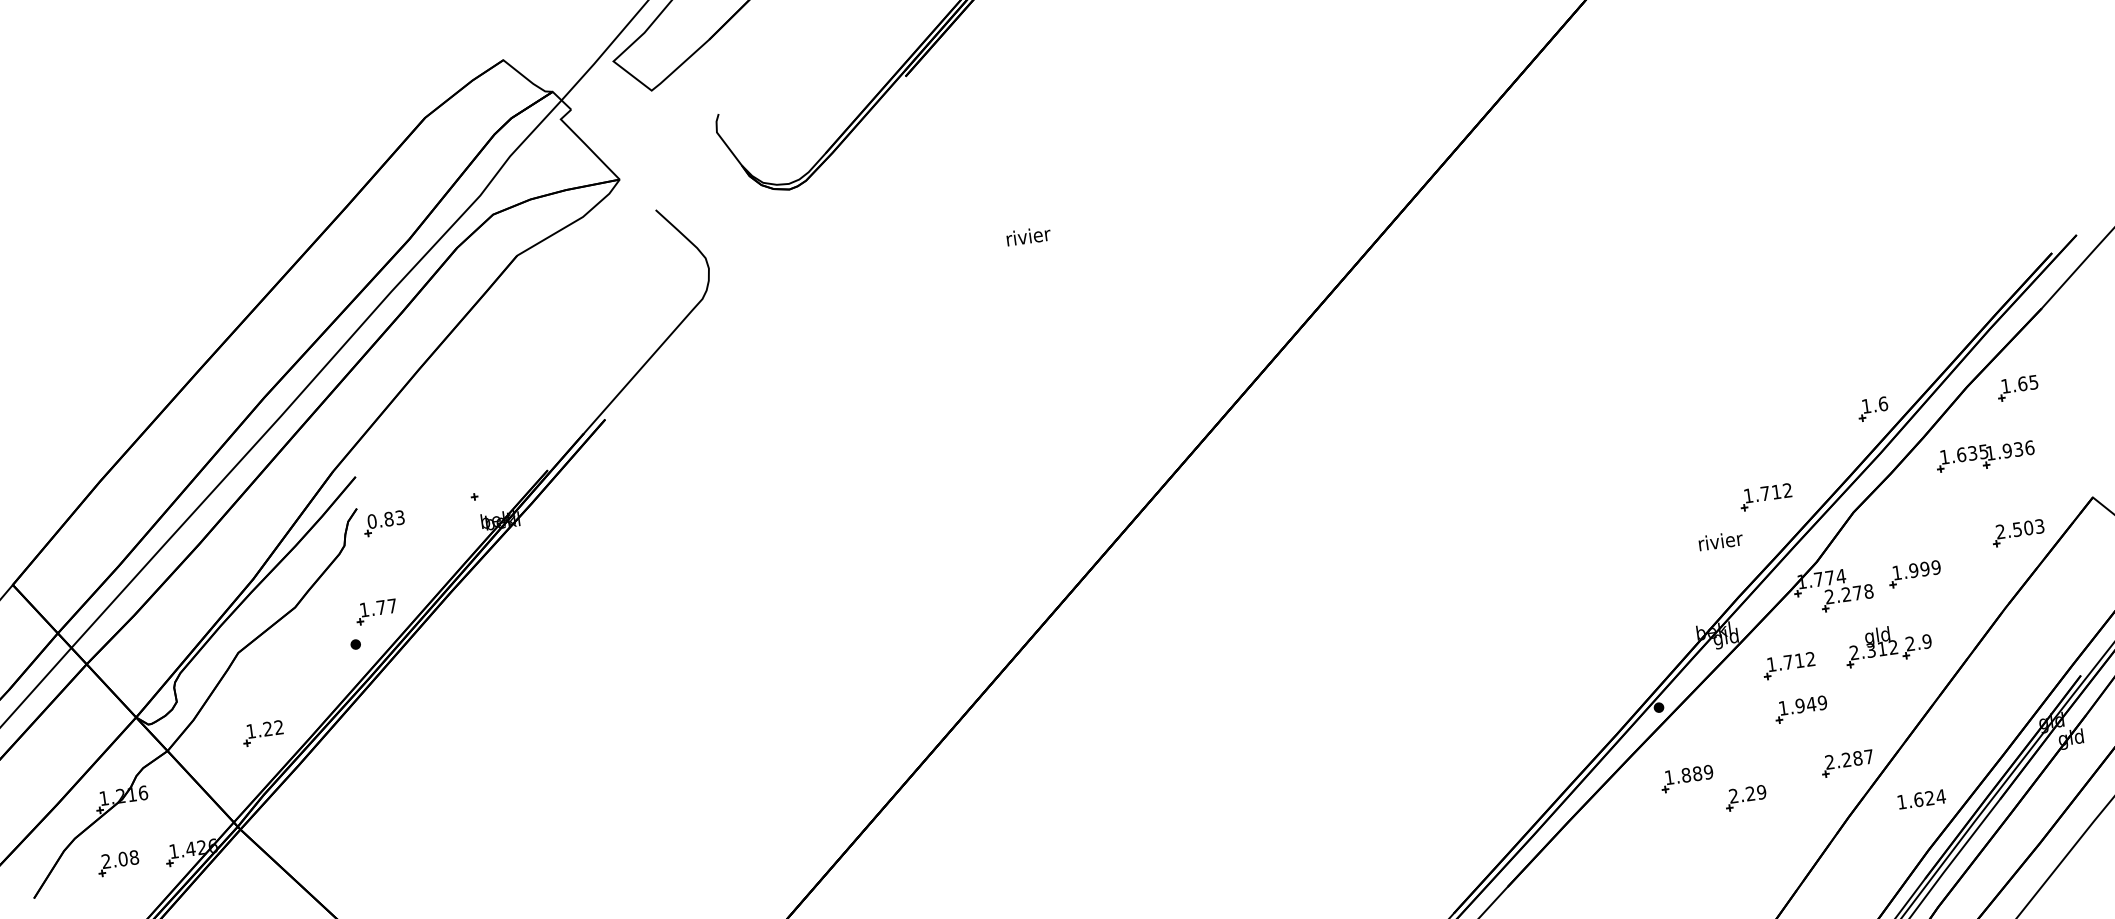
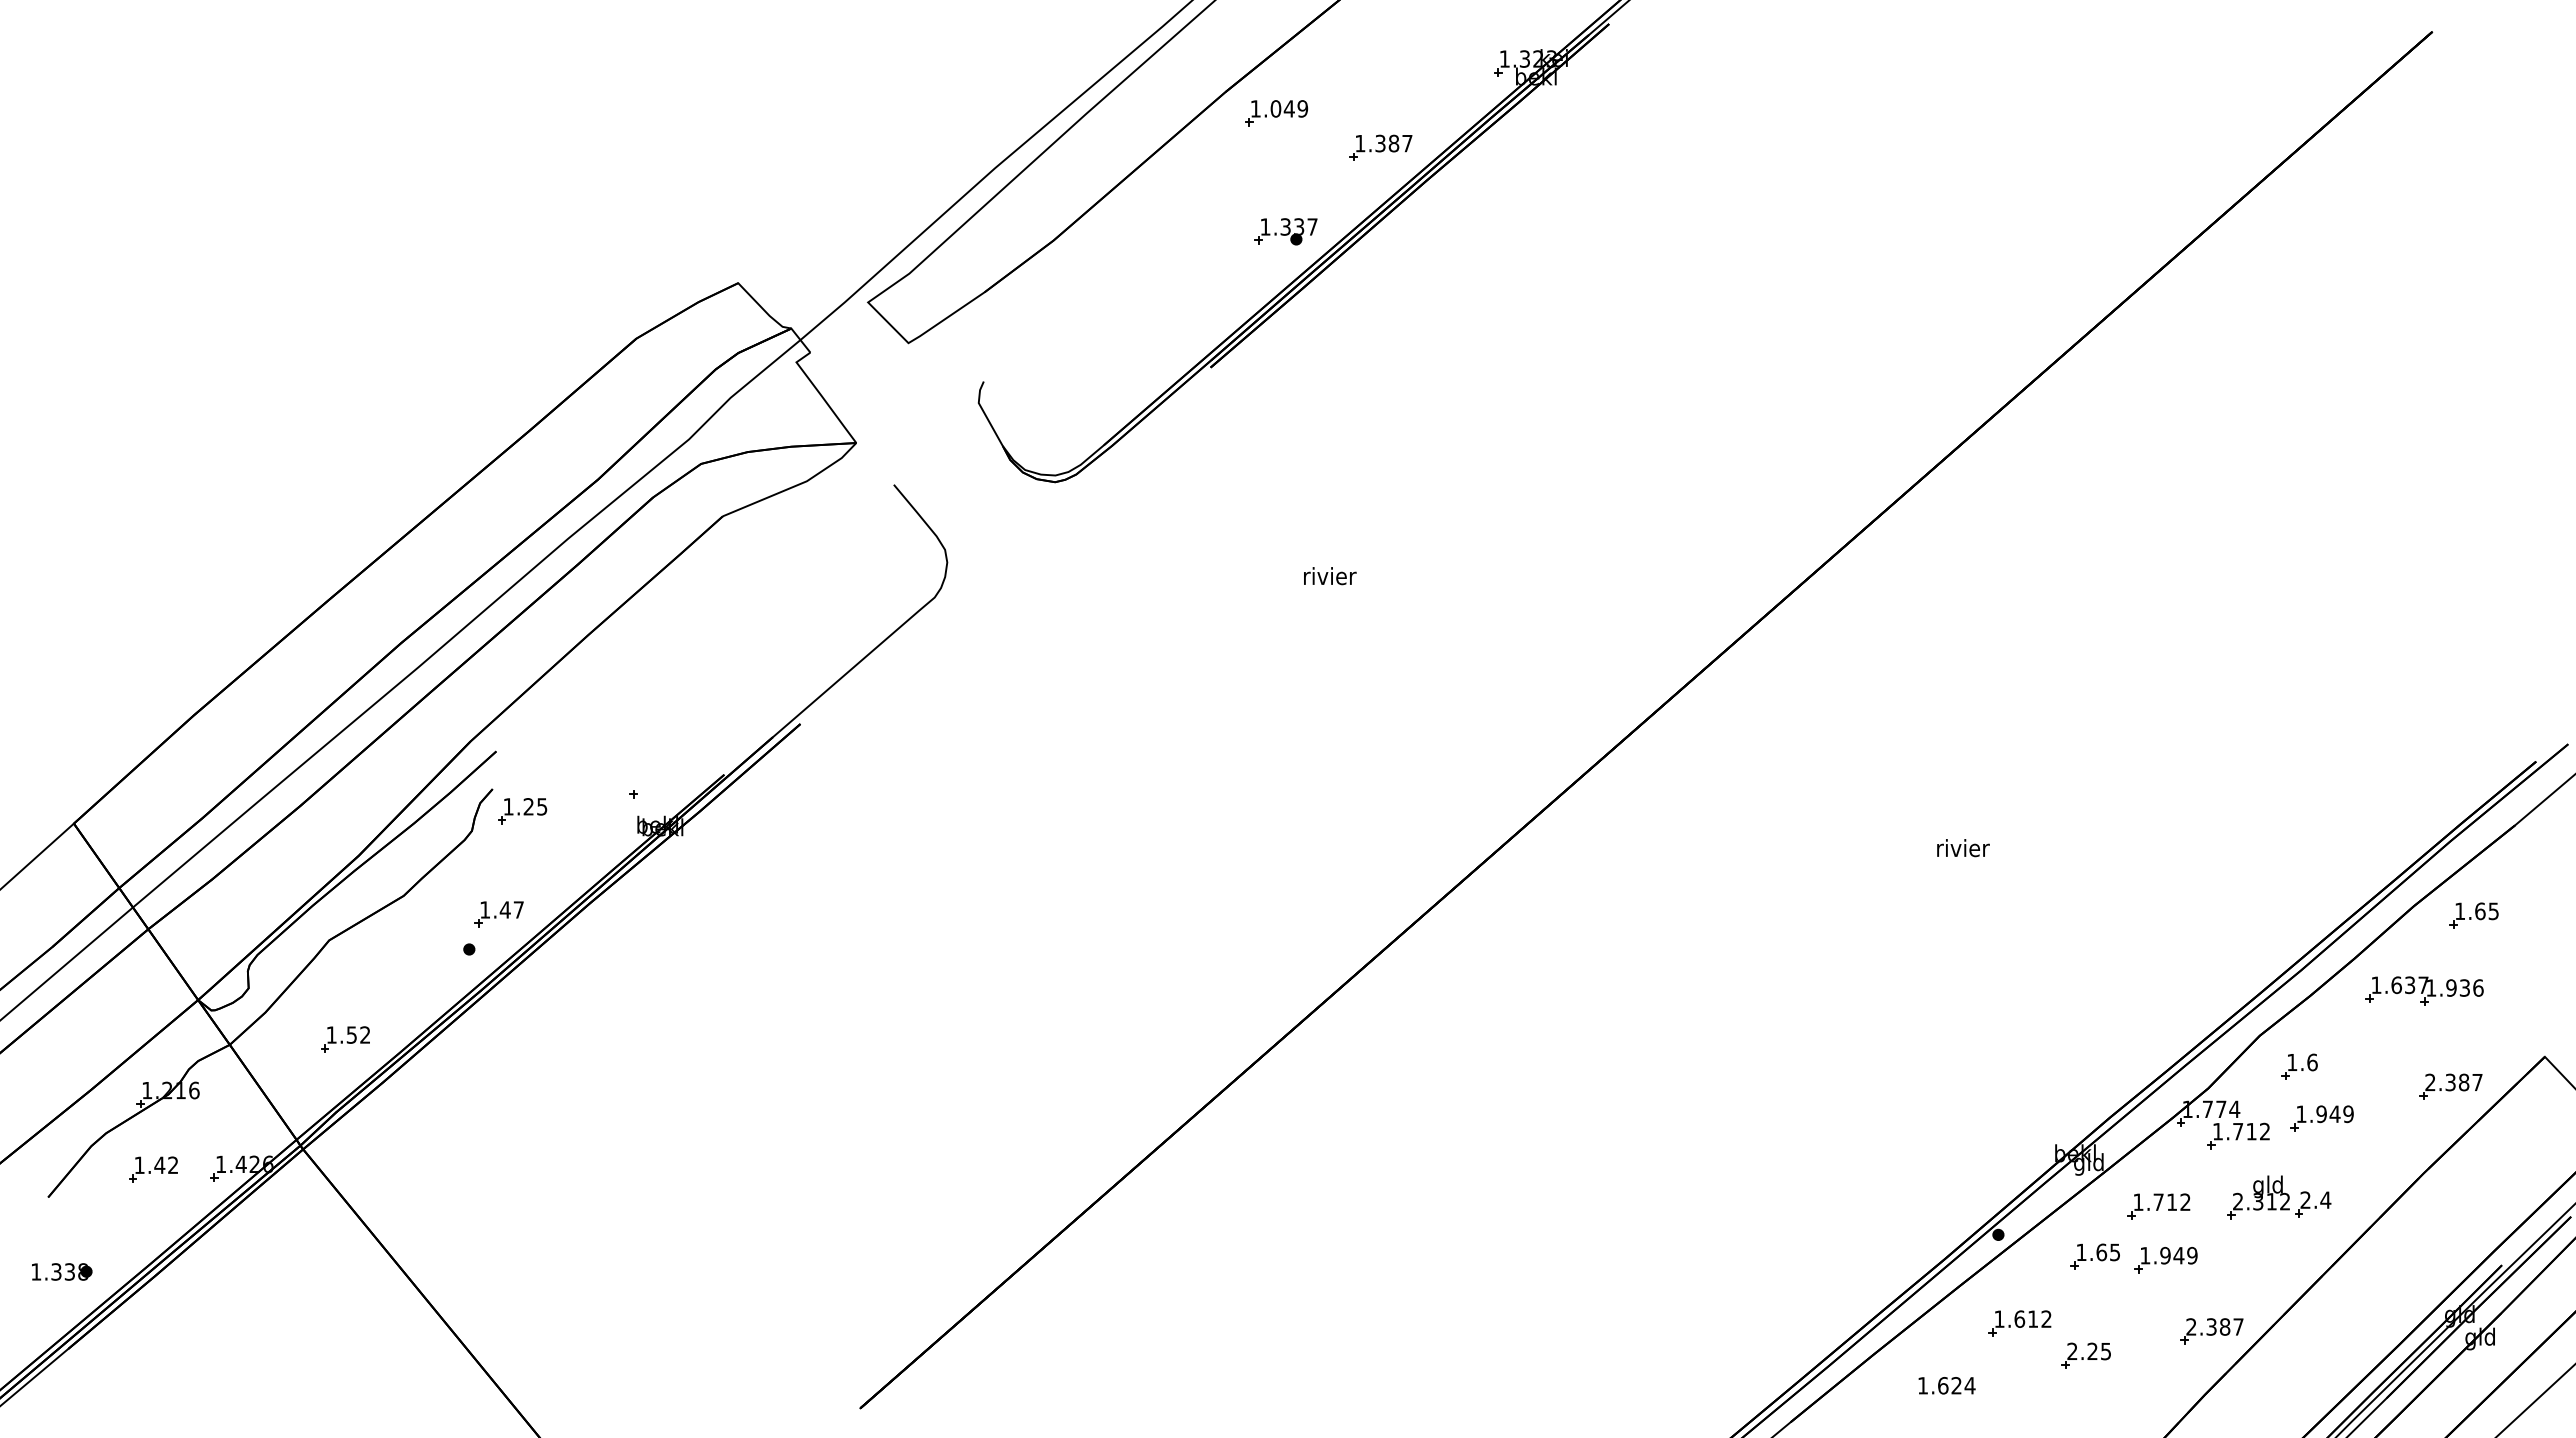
part: (1872, 408) -> (2299, 1066), moved
text: (1983, 452) -> (2423, 985), 1.635 -> 1.637
part: (1765, 497) -> (2158, 1003), removed
text: (386, 519) -> (525, 806), 0.83 -> 1.25
text: (2028, 527) -> (2464, 1082), 2.503 -> 2.387
text: (1720, 541) -> (1963, 848), moved
text: (1924, 569) -> (2334, 1114), 1.999 -> 1.949
text: (1849, 594) -> (2241, 1131), 2.278 -> 1.712
text: (380, 607) -> (504, 909), 1.77 -> 1.47
text: (1926, 641) -> (2325, 1199), 2.9 -> 2.4
part: (1741, 714) -> (2094, 1256), added
text: (267, 728) -> (351, 1034), 1.22 -> 1.52
text: (1846, 759) -> (2211, 1326), 2.287 -> 2.387
text: (1696, 773) -> (2032, 1318), 1.889 -> 1.612
text: (1761, 791) -> (2105, 1350), 2.29 -> 2.25
text: (1921, 799) -> (1946, 1385), moved
text: (120, 859) -> (156, 1165), 2.08 -> 1.42

